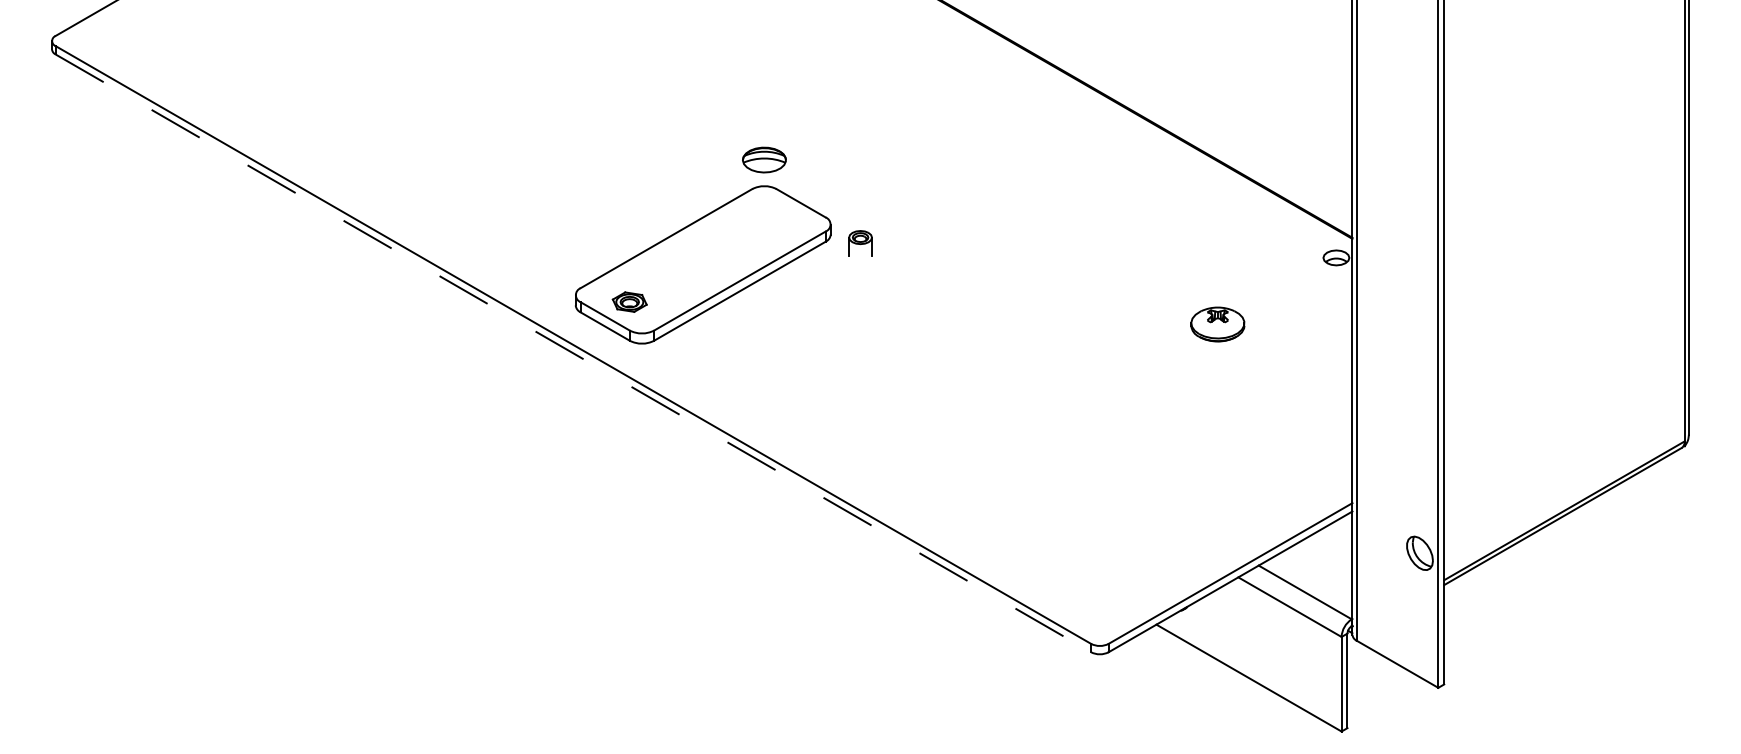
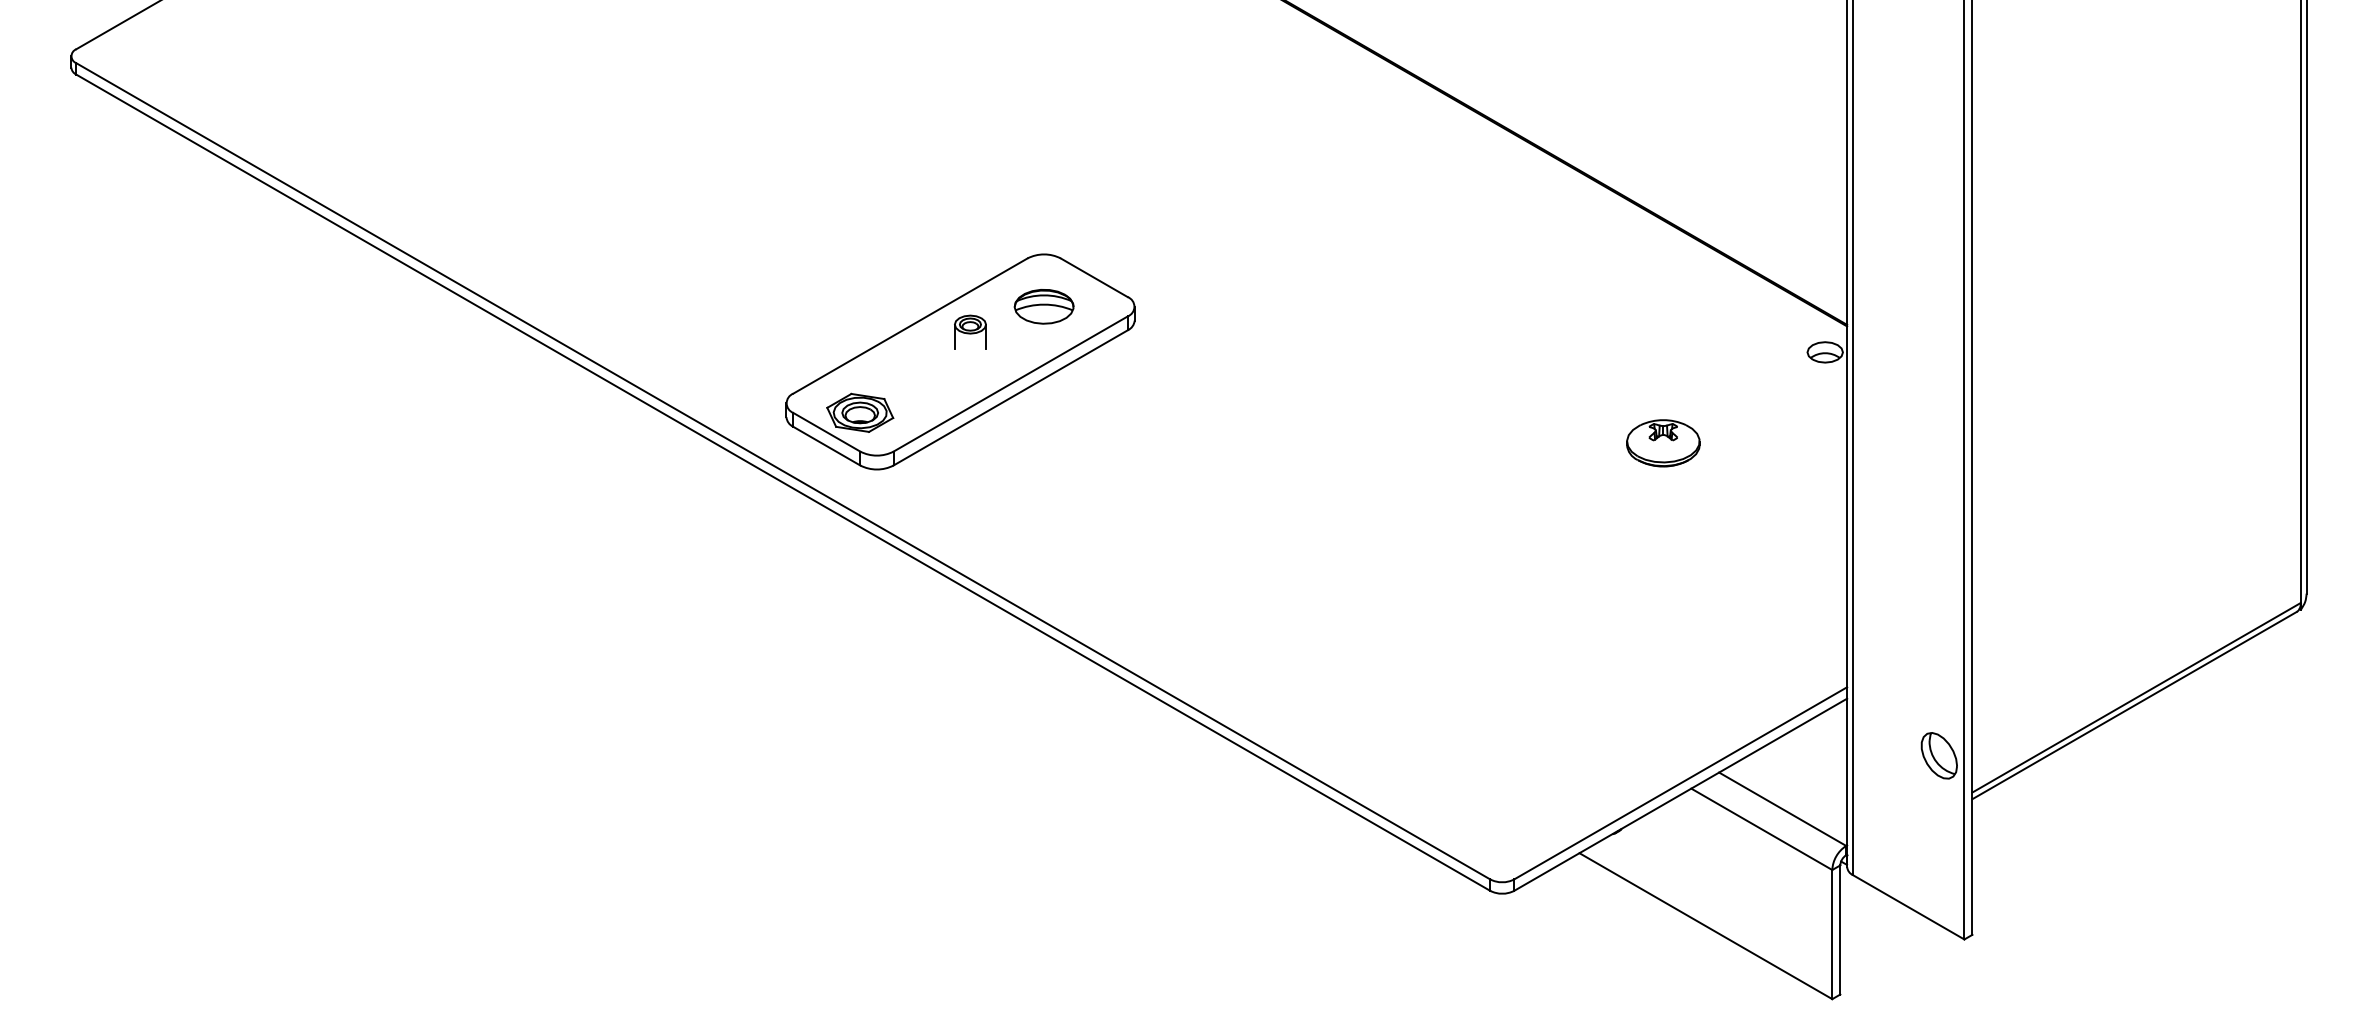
part: (763, 159) -> (1043, 306), moved
part: (860, 242) -> (970, 331), moved
part: (629, 301) -> (860, 412), size x1.43
line: (573, 353) -> (783, 482), dashed -> solid

